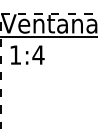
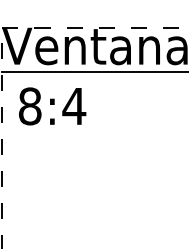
text: (15, 54) -> (29, 105), 1:4 -> 8:4

